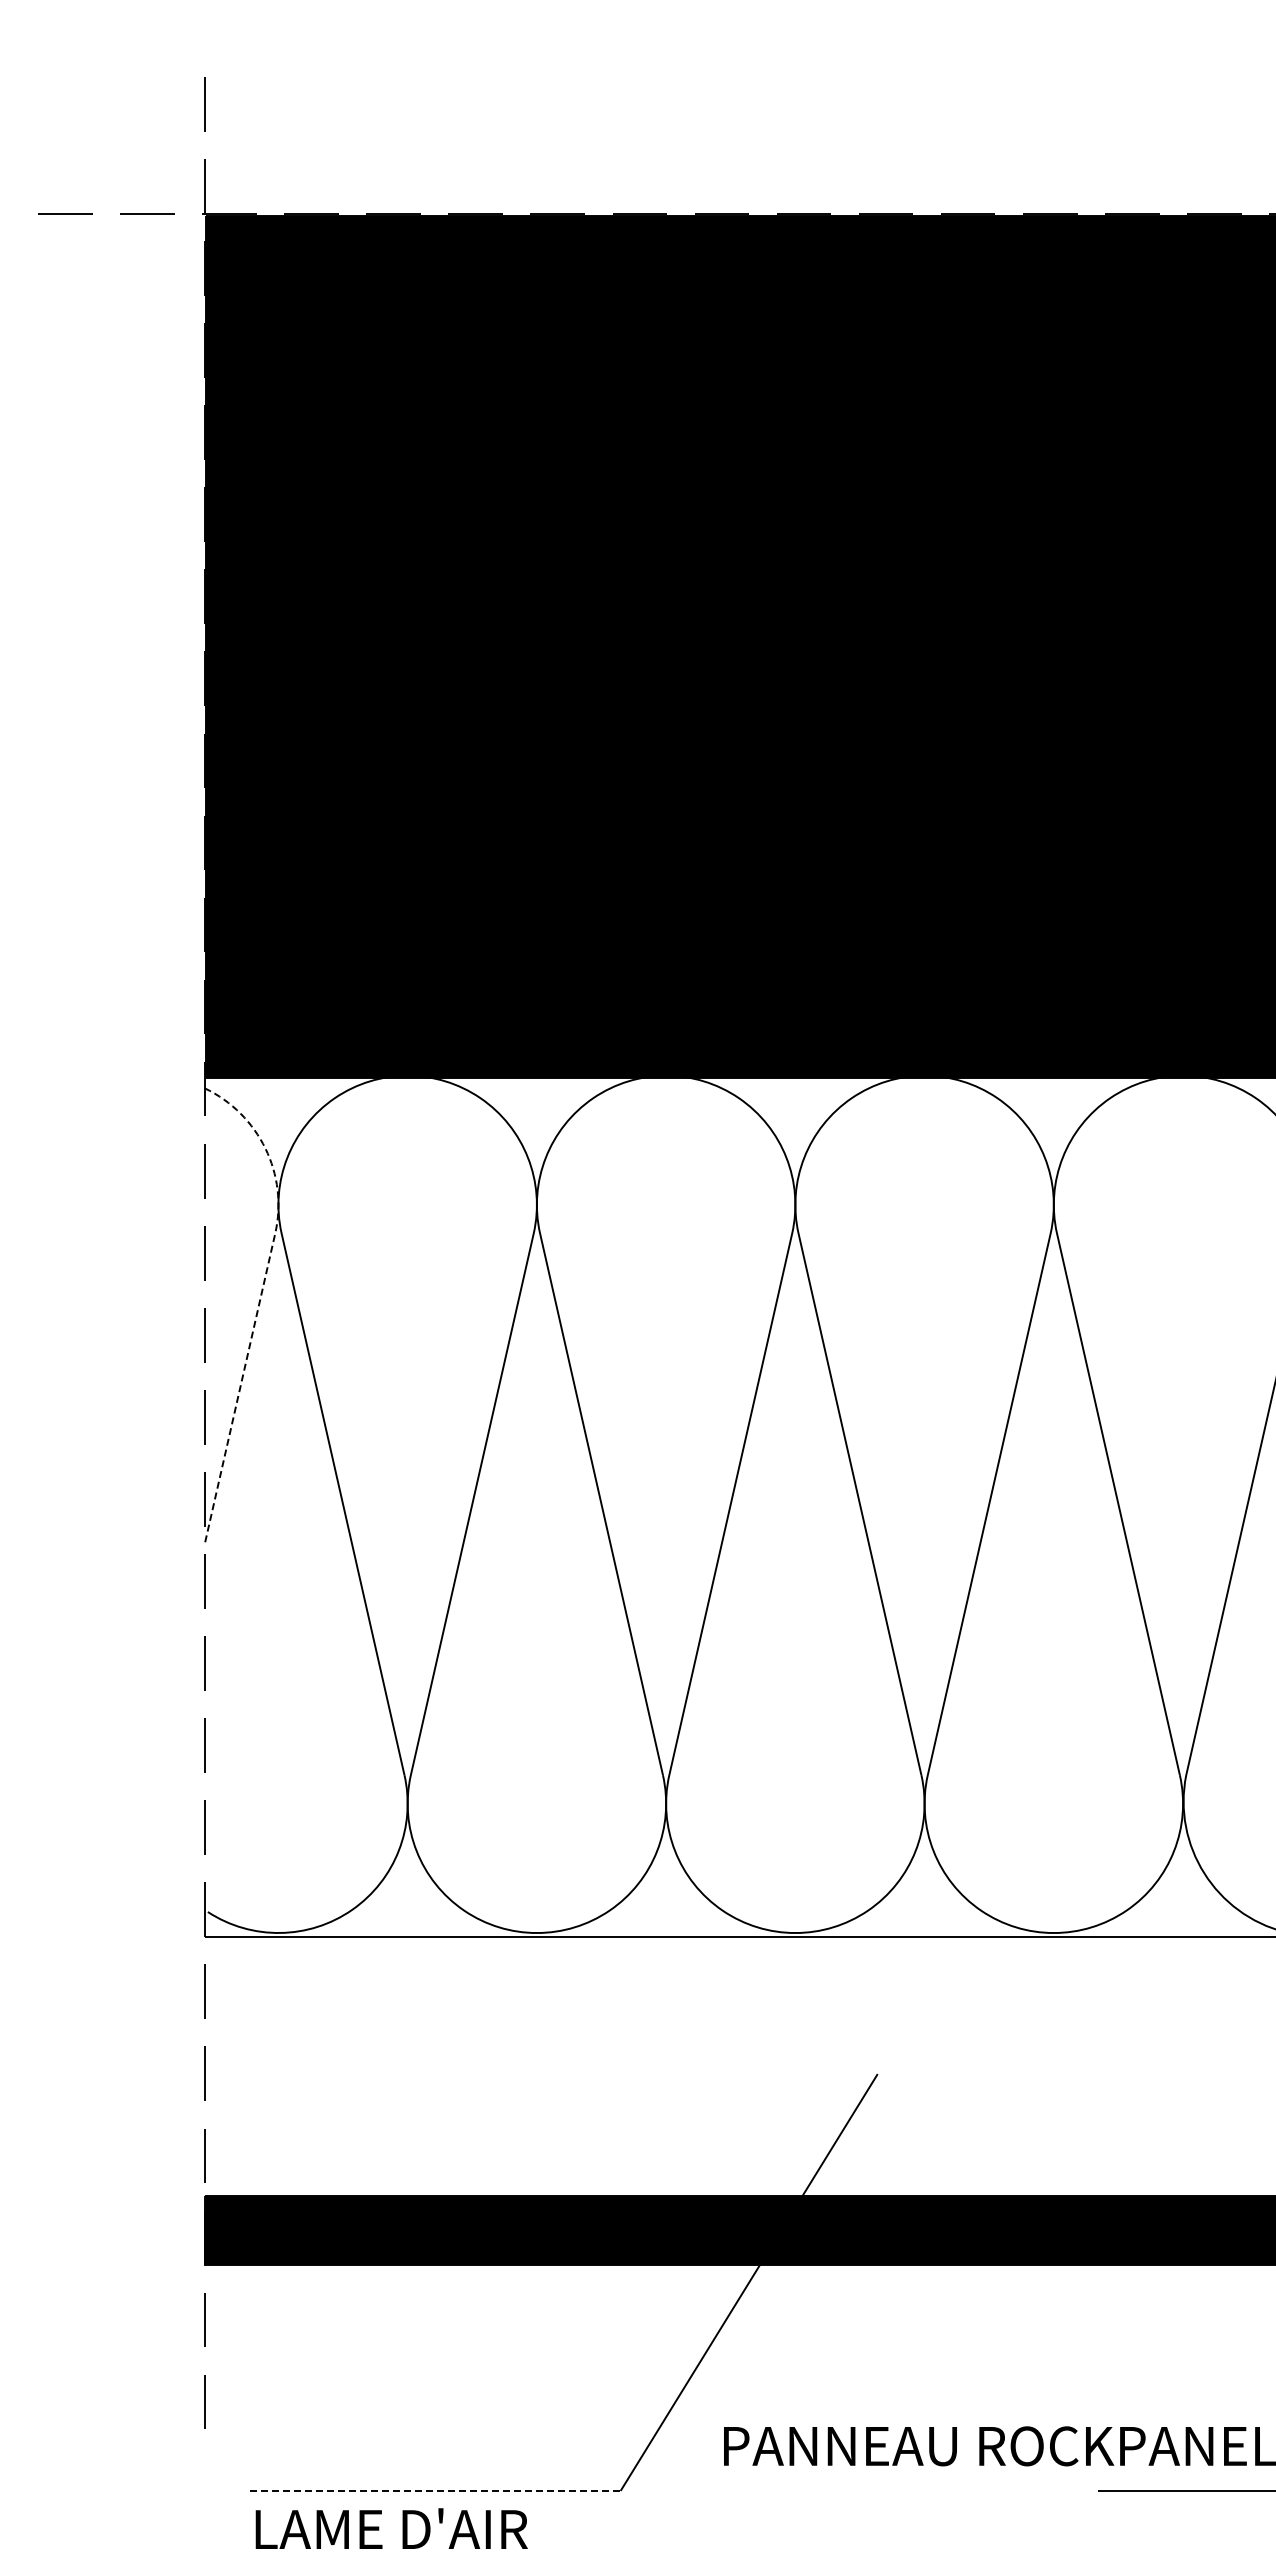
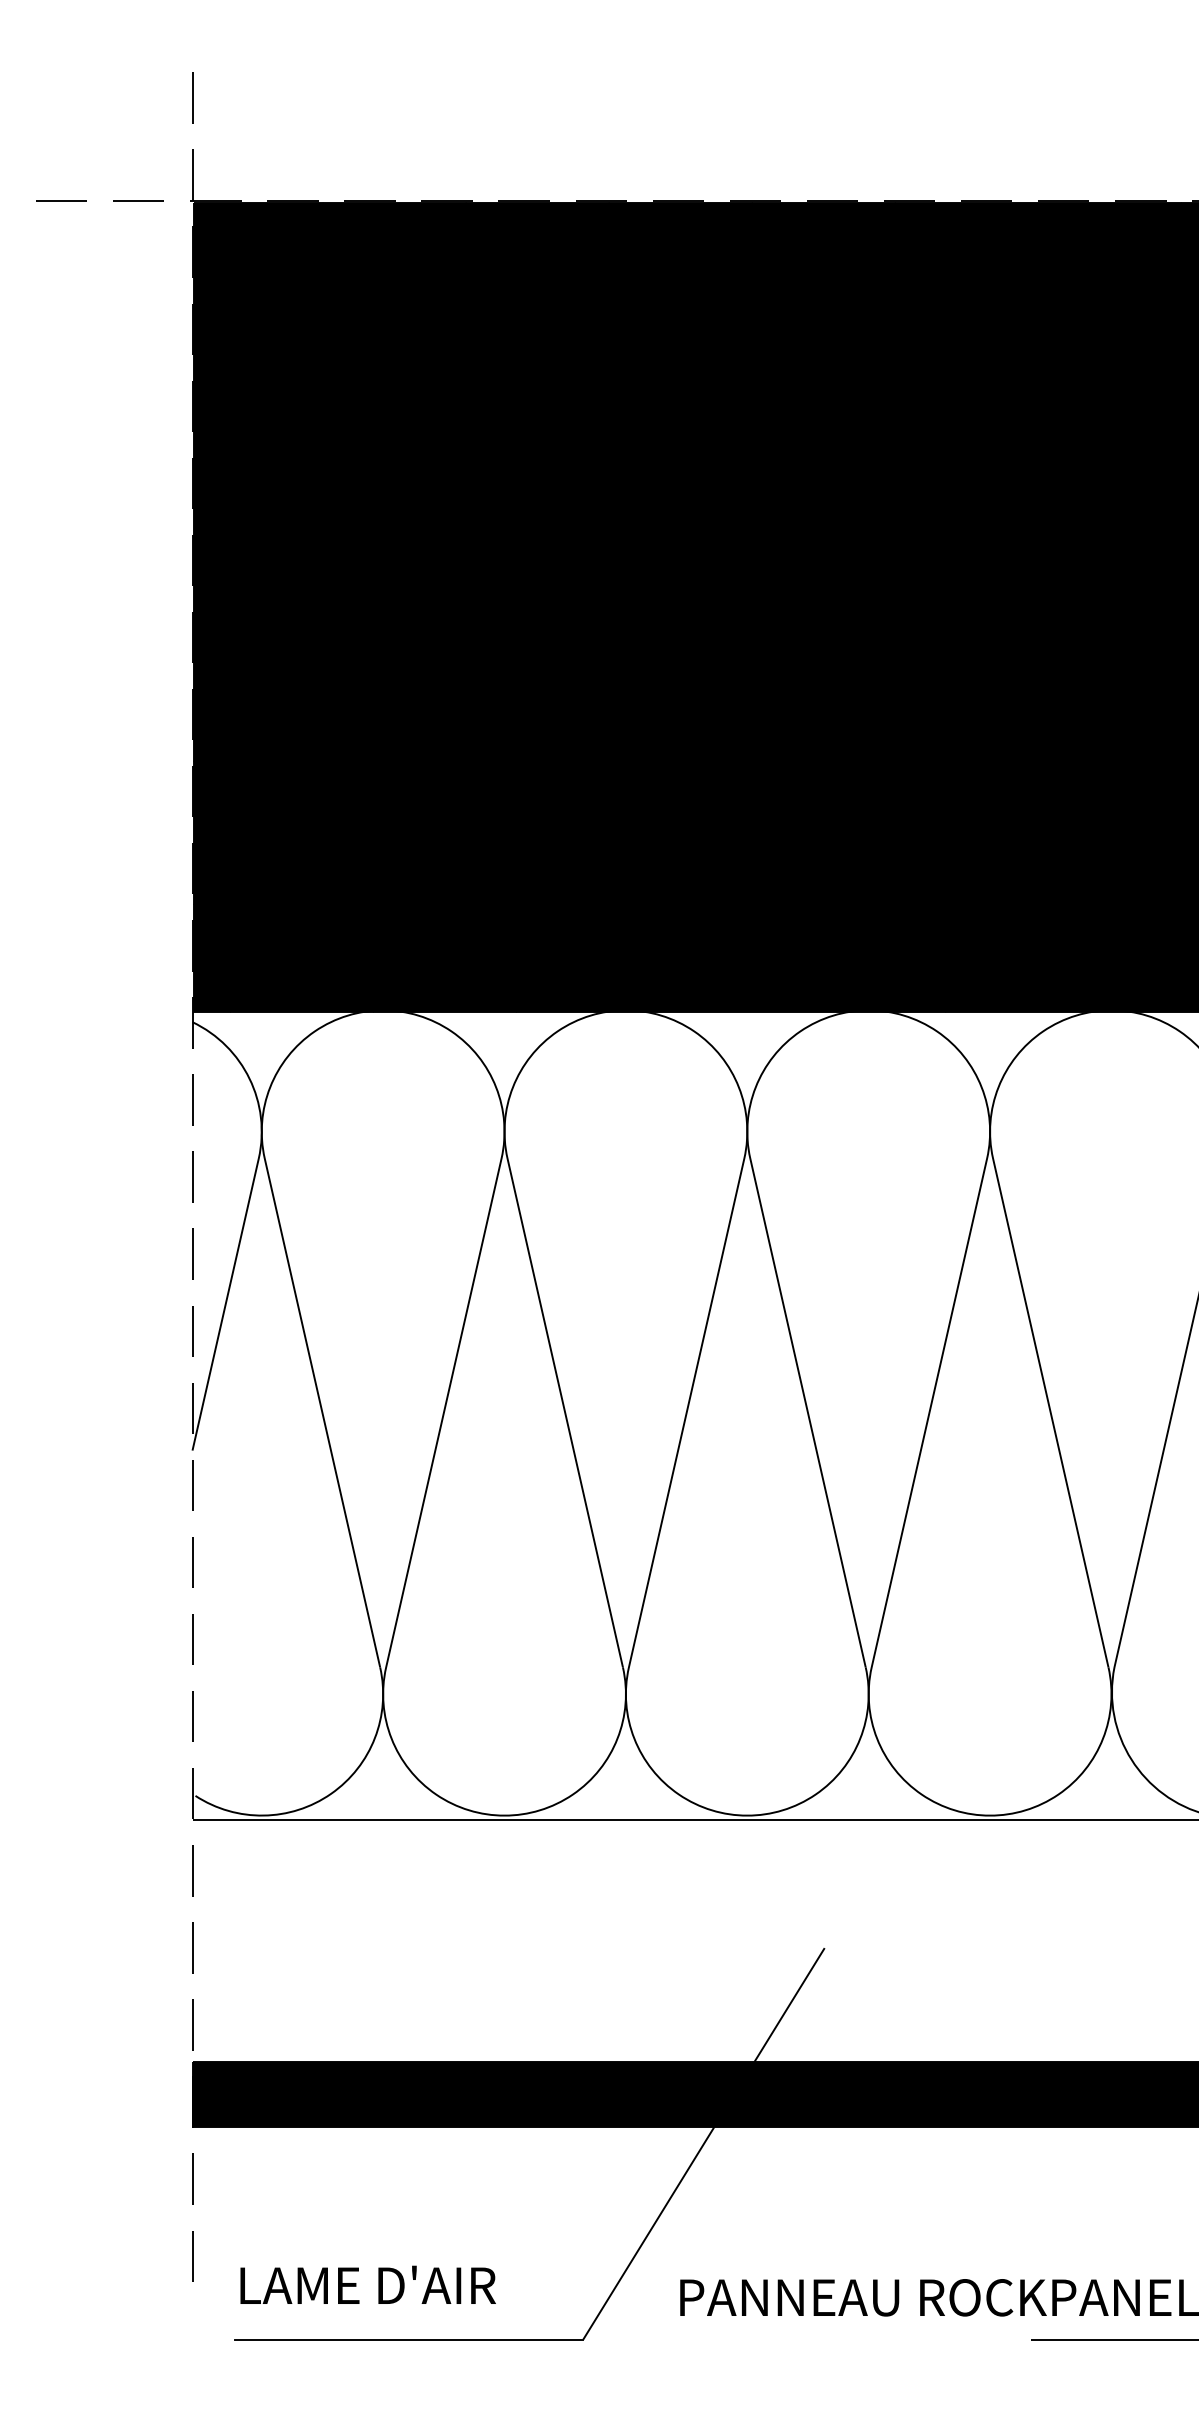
line: (261, 1293) -> (245, 1214), dashed -> solid
line: (436, 2490) -> (410, 2339), dashed -> solid
text: (391, 2528) -> (367, 2284), moved

